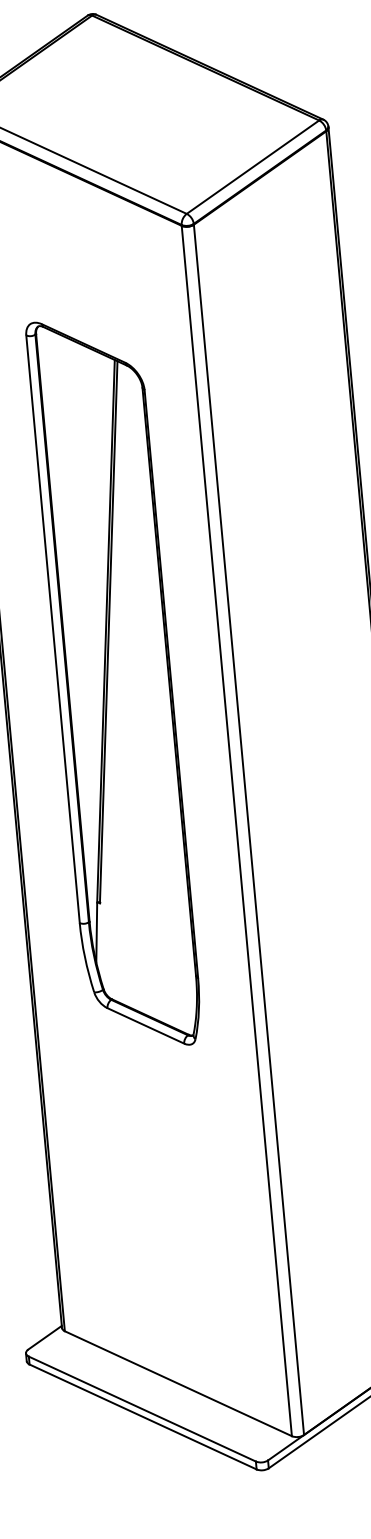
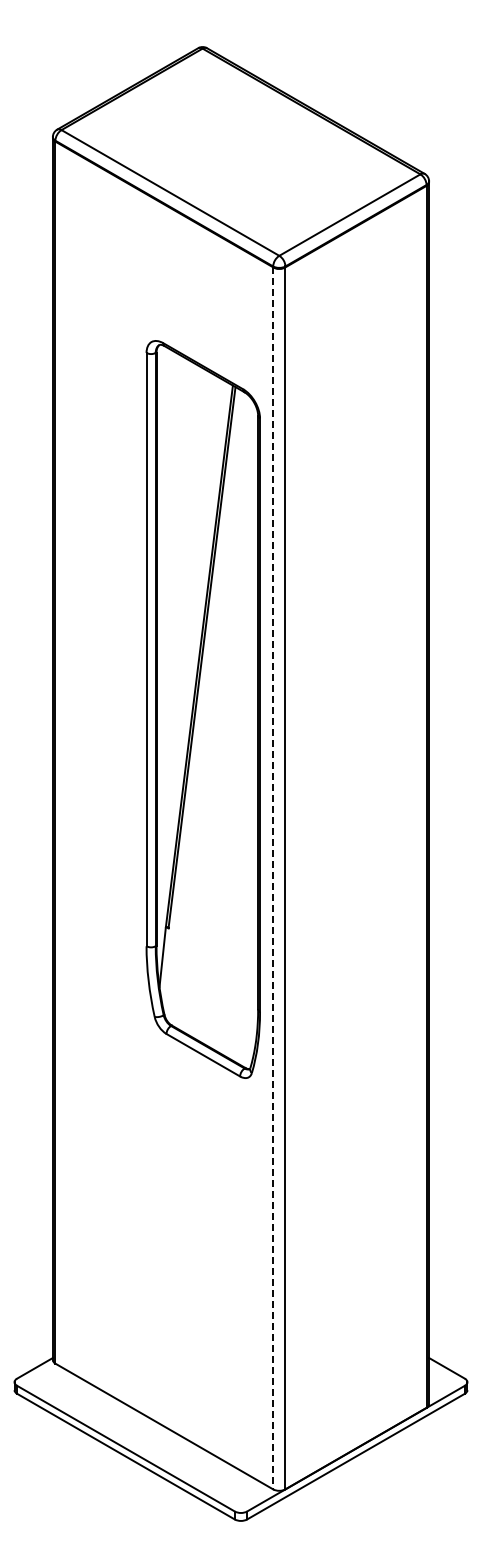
part: (113, 683) -> (202, 709), moved
line: (237, 831) -> (273, 878), solid -> dashed

